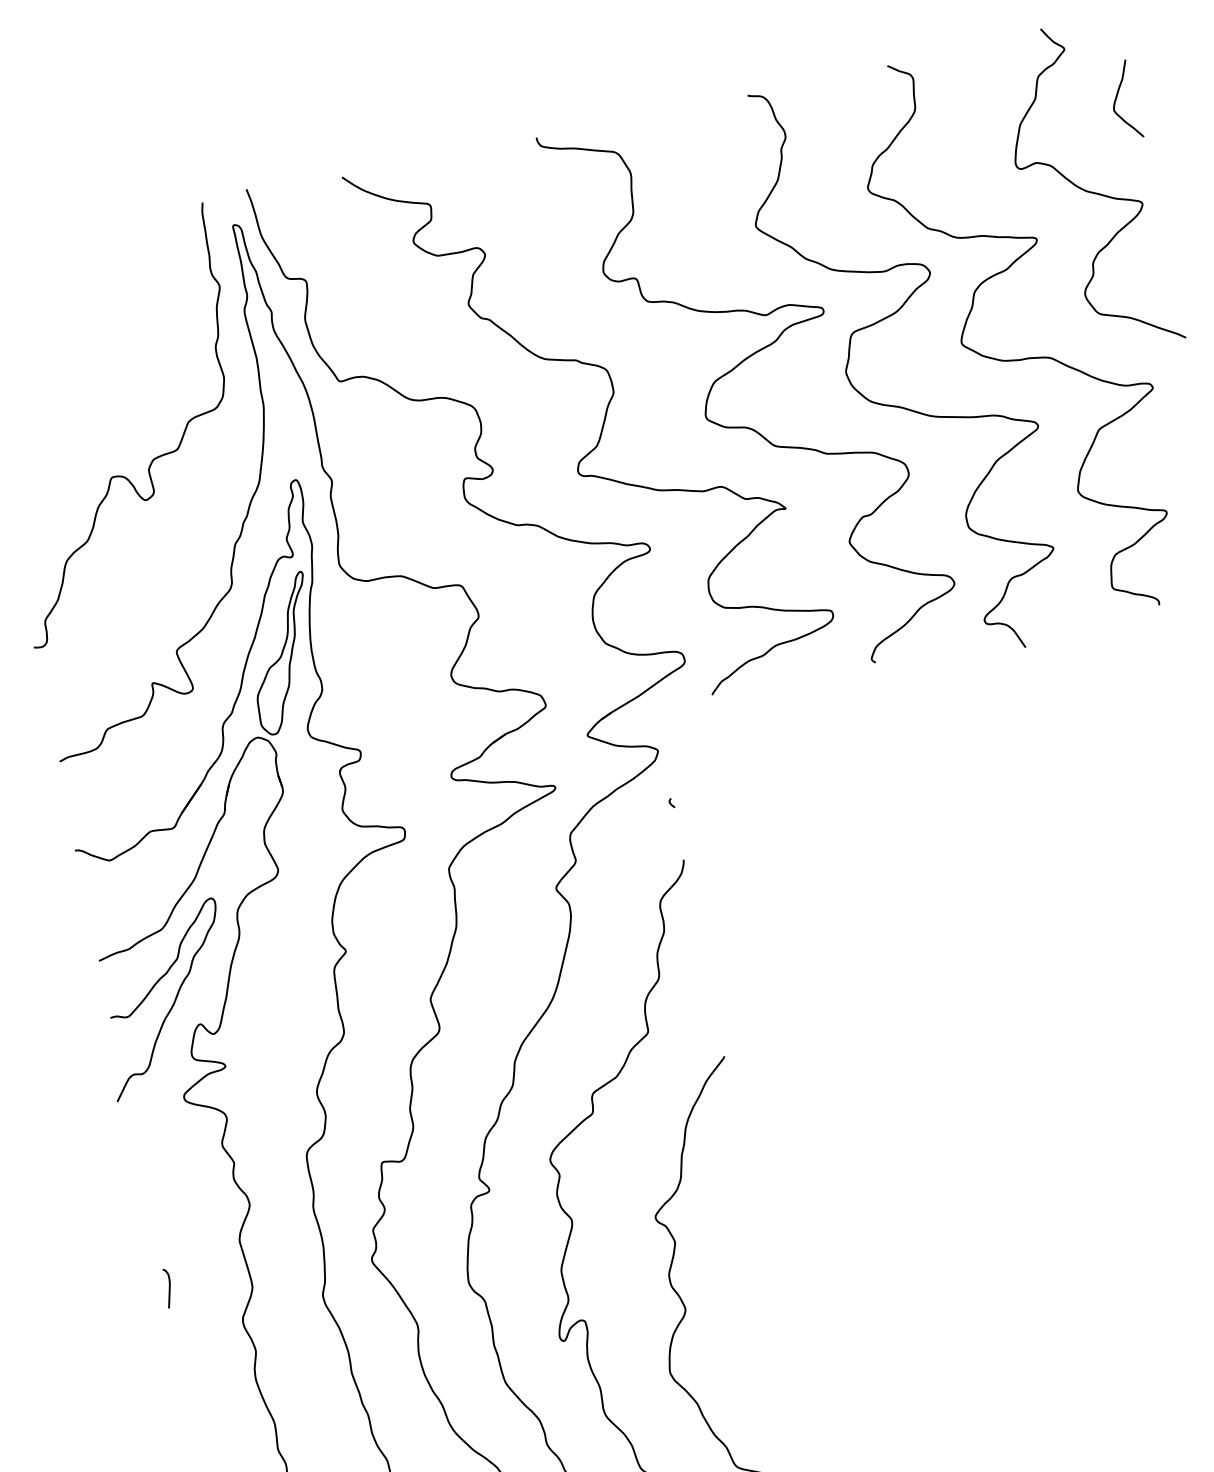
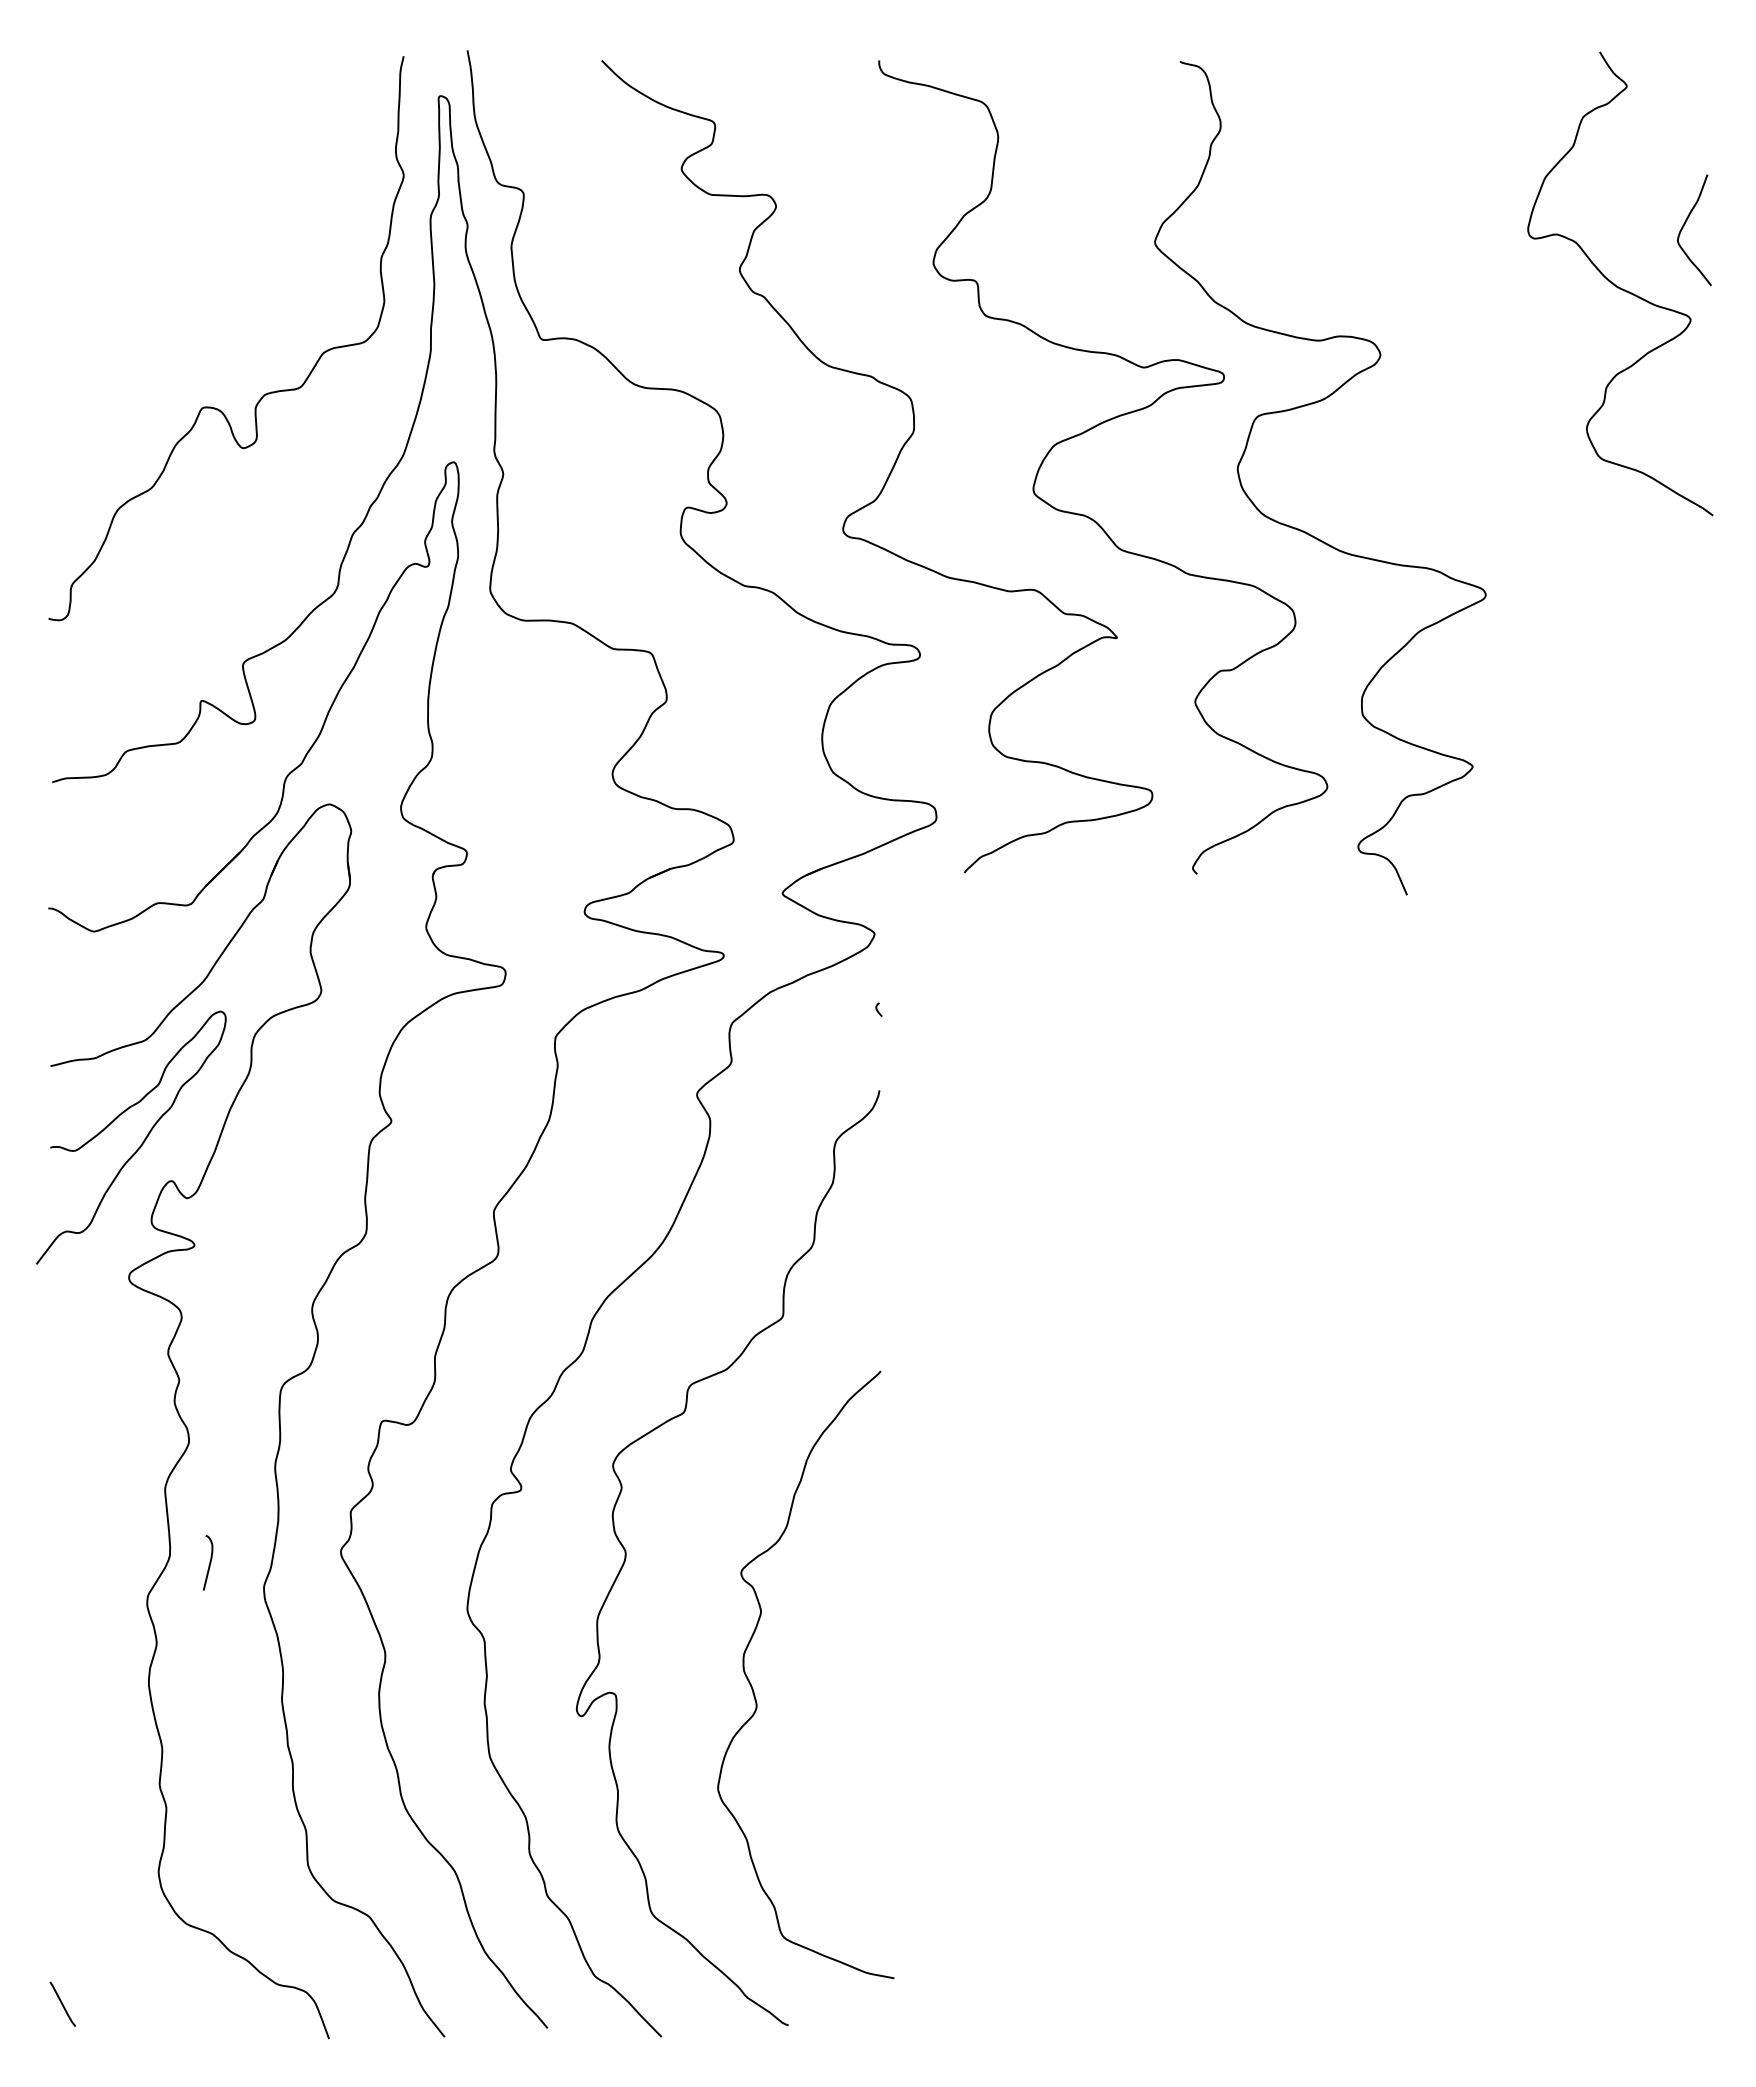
curve: (1116, 99) -> (1684, 226), moved
curve: (1024, 358) -> (1486, 498), removed
part: (282, 653) -> (387, 696), removed
curve: (169, 1287) -> (209, 1562), moved

